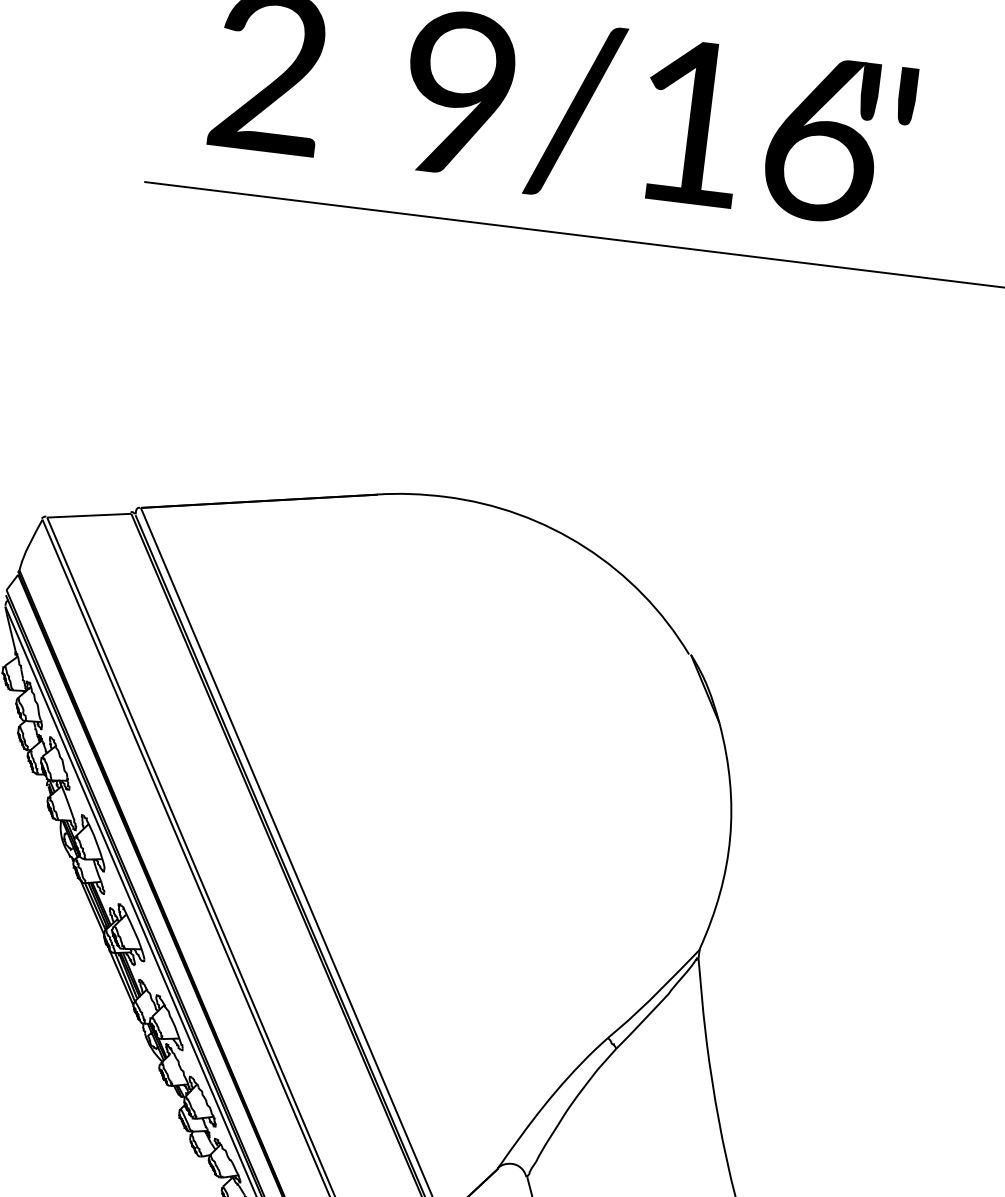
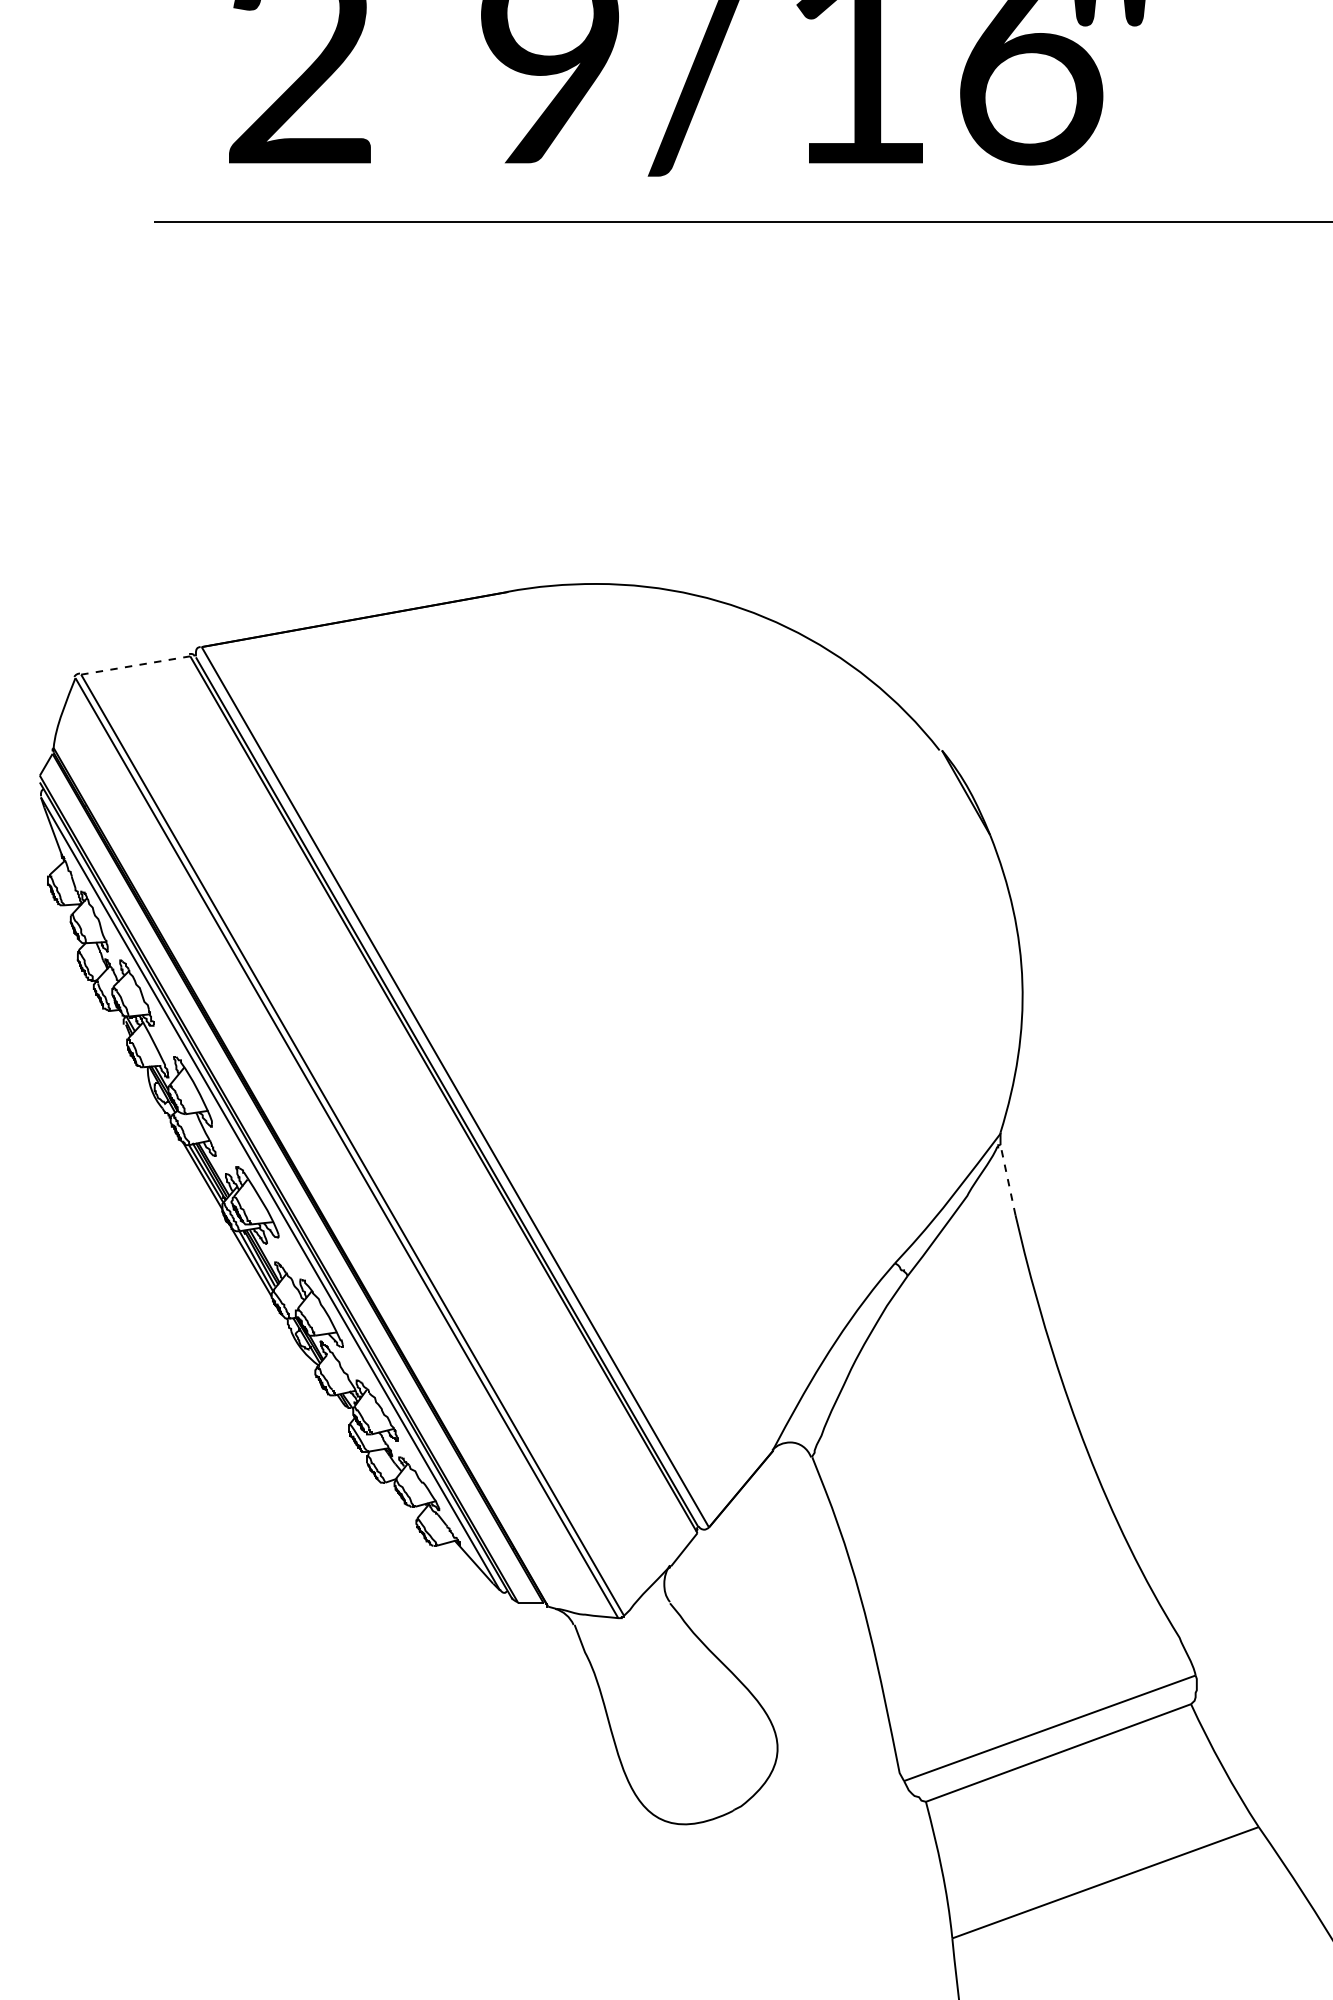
line: (89, 515) -> (136, 665), solid -> dashed
line: (701, 986) -> (1008, 1180), solid -> dashed

